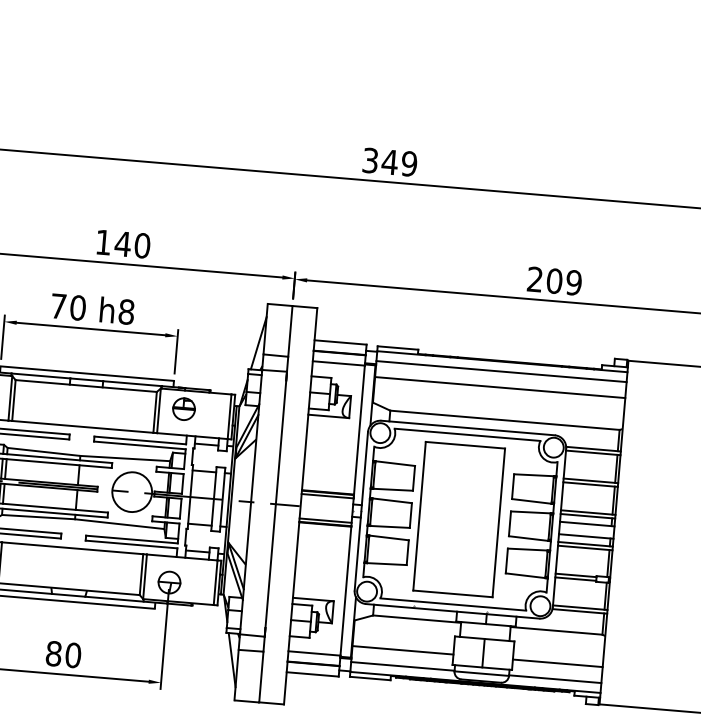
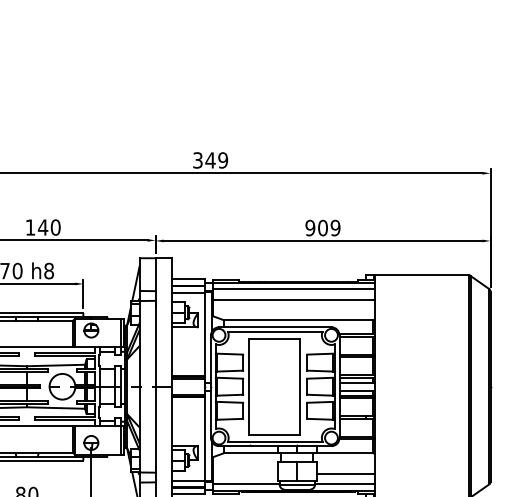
text: (535, 280) -> (310, 228), 209 -> 909
line: (403, 649) -> (245, 473), removed

